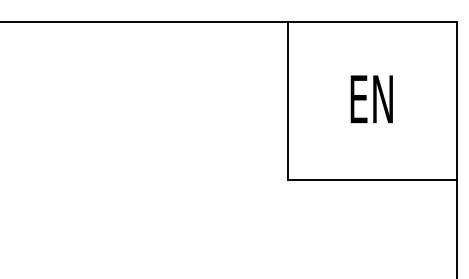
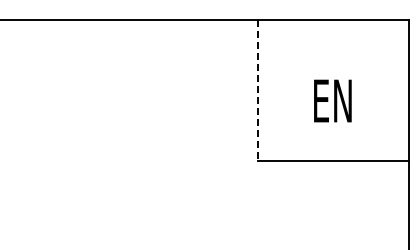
text: (371, 98) -> (332, 100), moved
line: (288, 100) -> (258, 90), solid -> dashed

